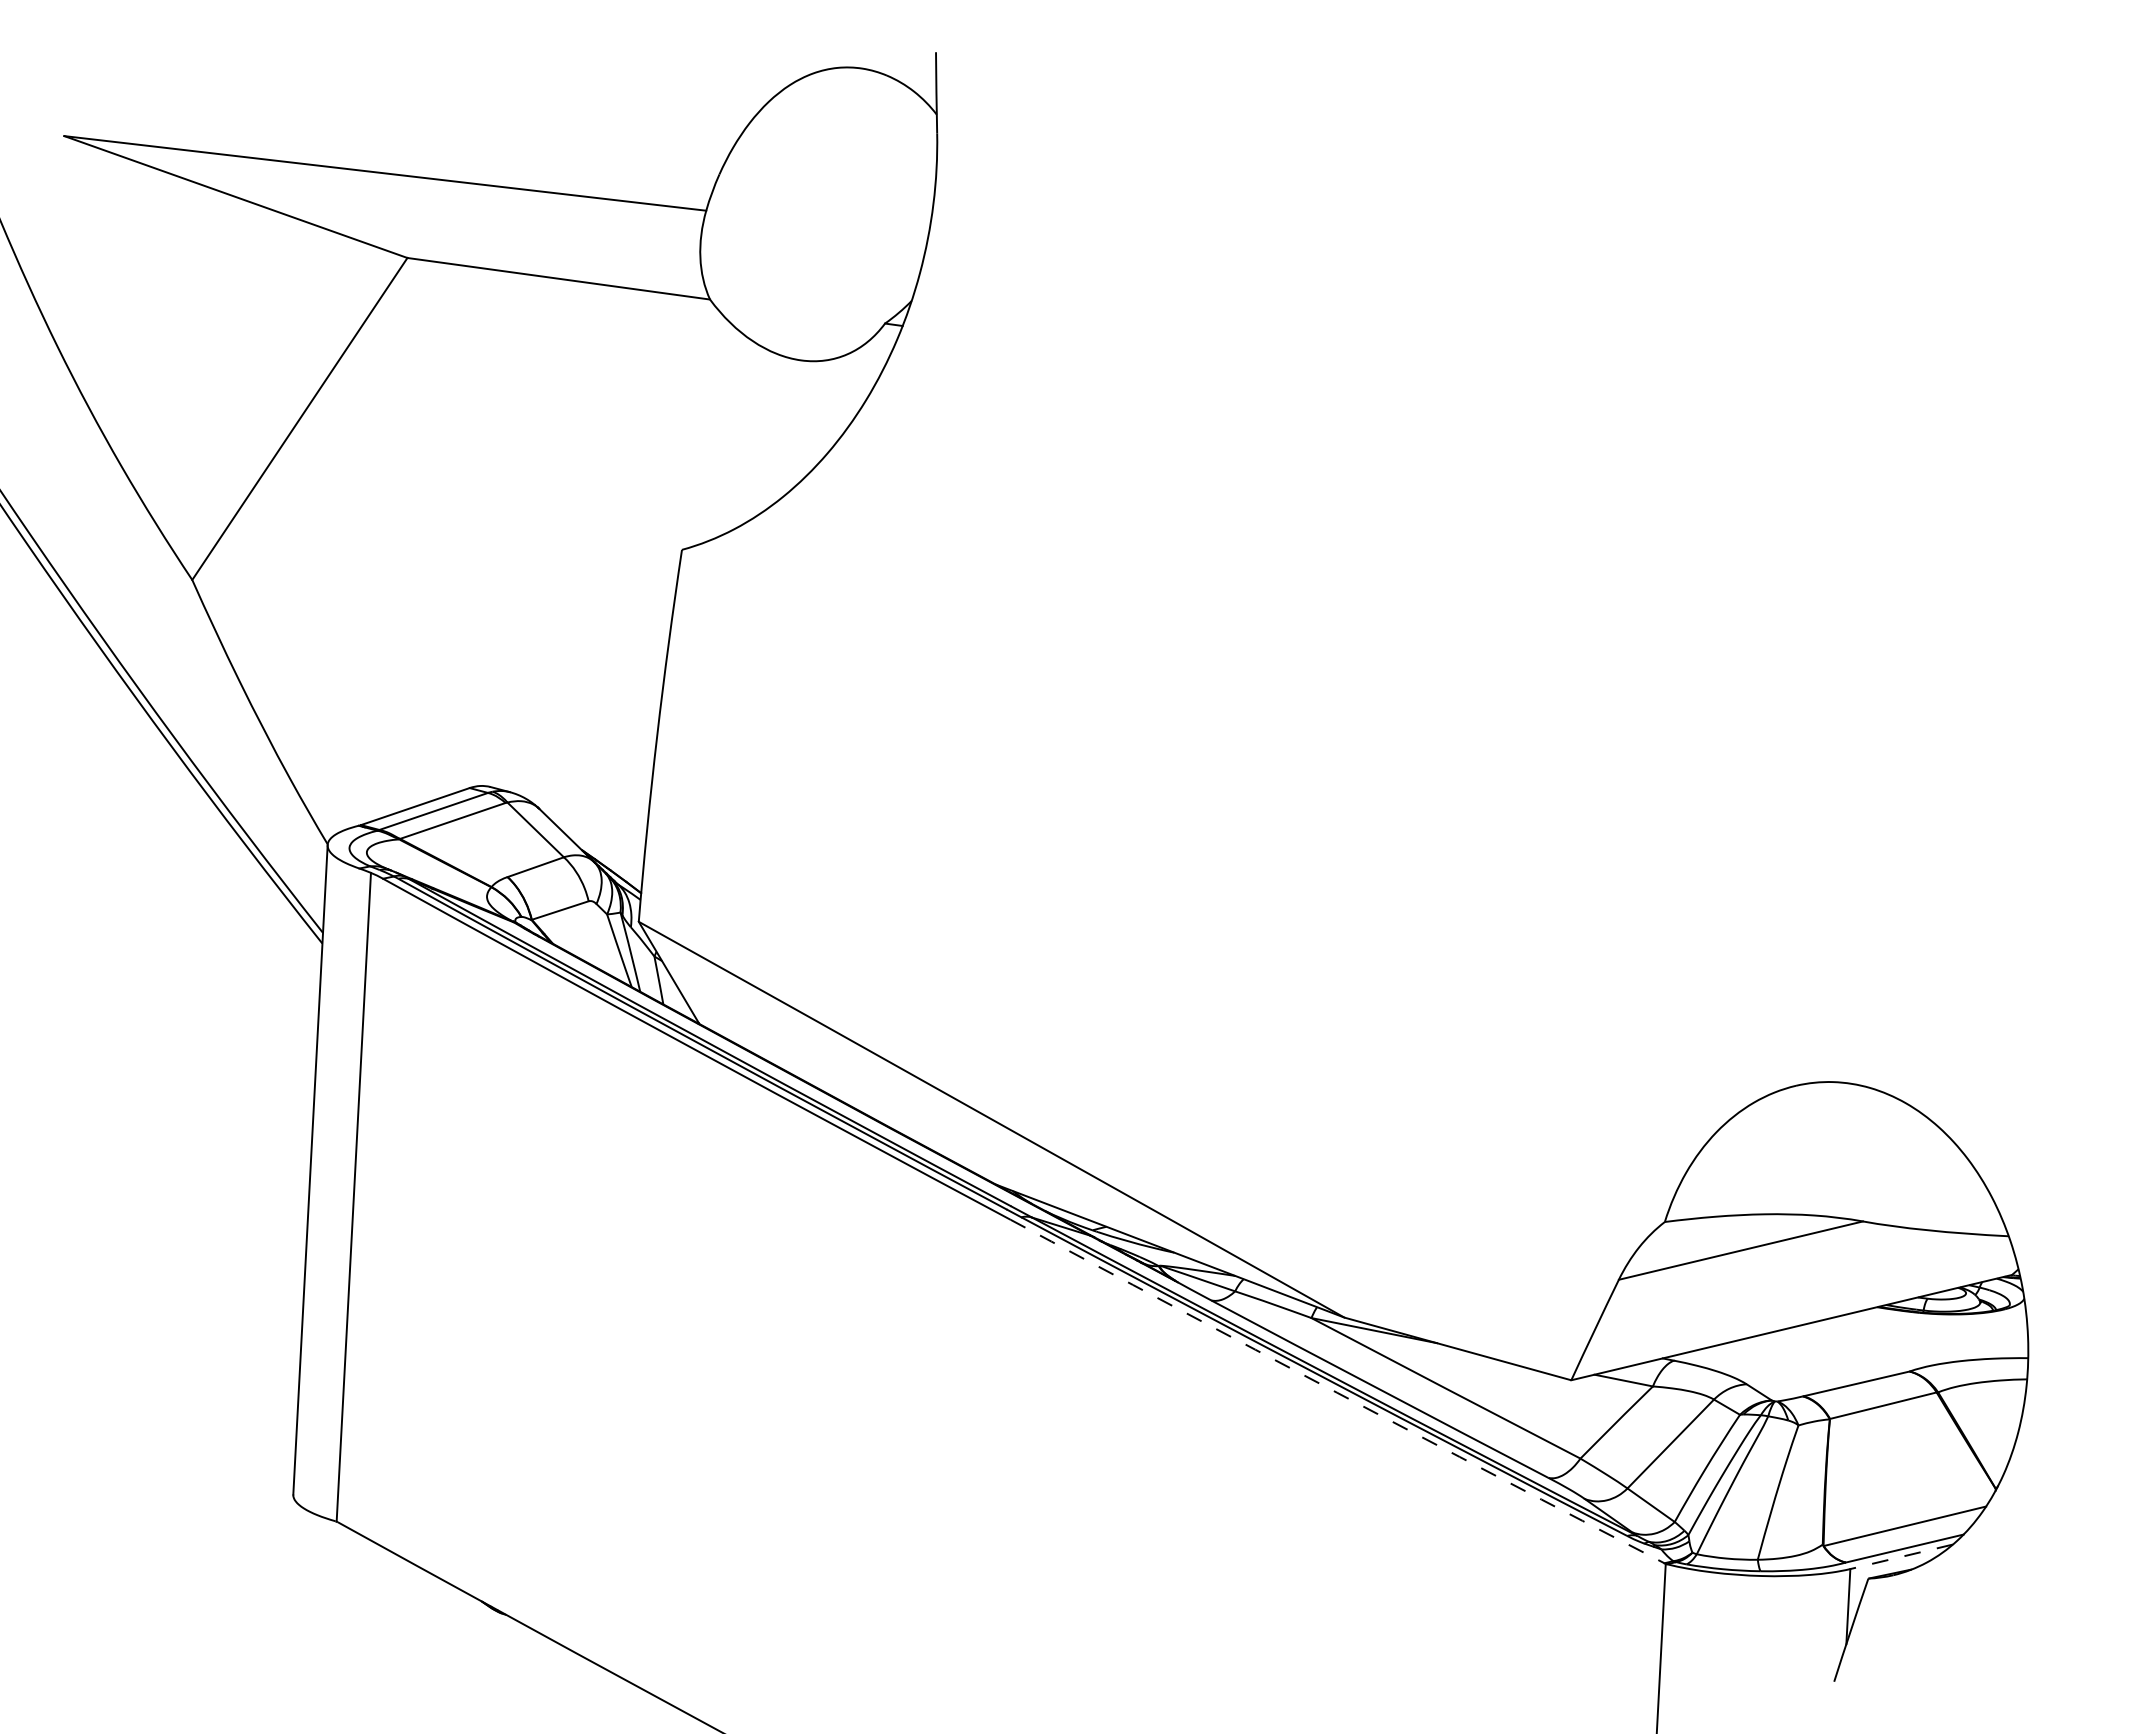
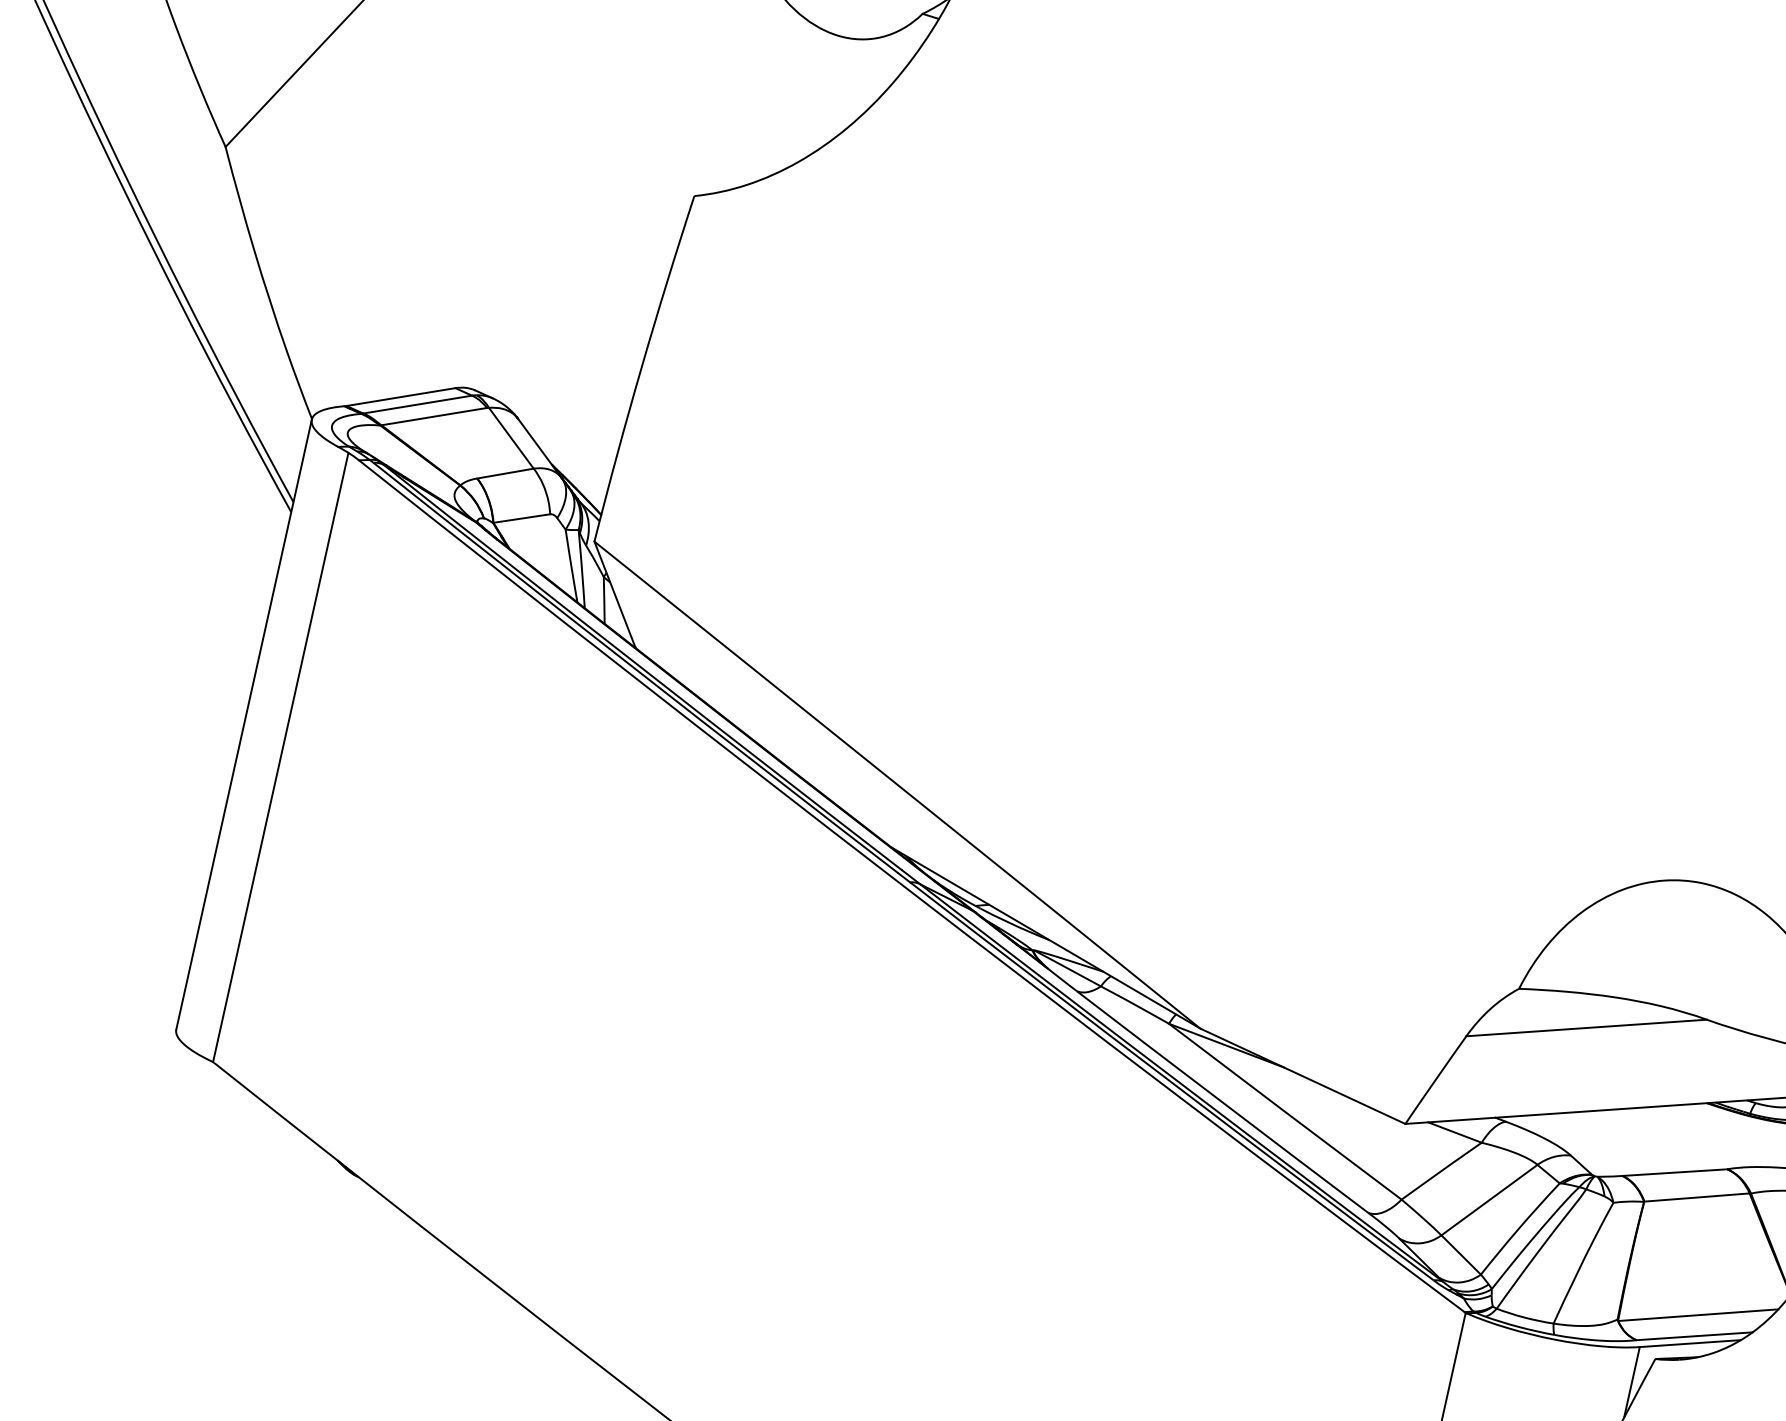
arc: (1337, 1392) -> (1181, 1098), dashed -> solid
line: (1901, 1556) -> (1690, 1343), dashed -> solid

